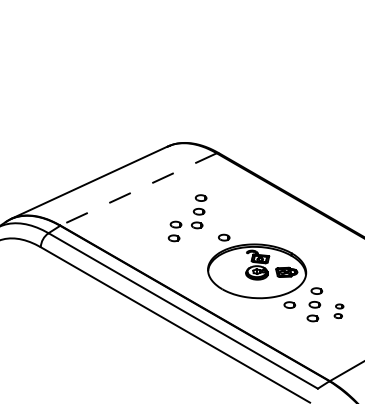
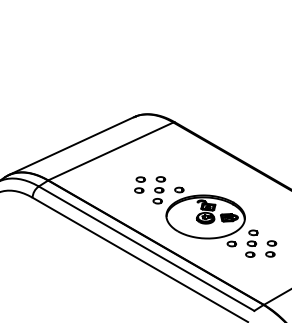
line: (138, 189) -> (110, 151), dashed -> solid
part: (199, 211) -> (159, 190), moved
part: (339, 310) -> (271, 248), size x1.43

